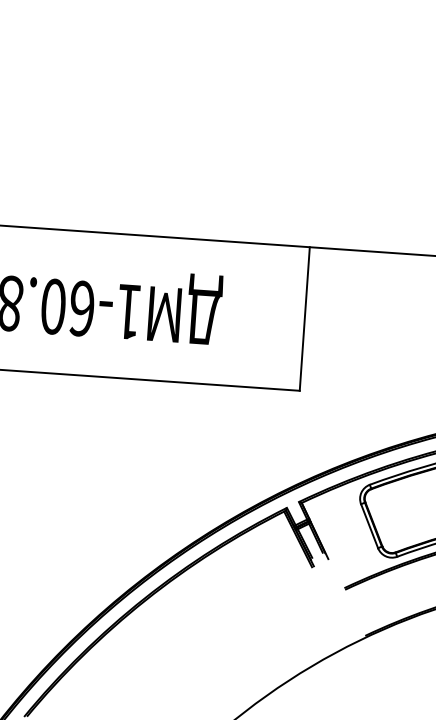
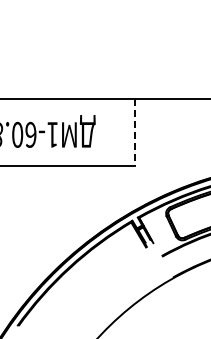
line: (304, 319) -> (134, 132), solid -> dashed

